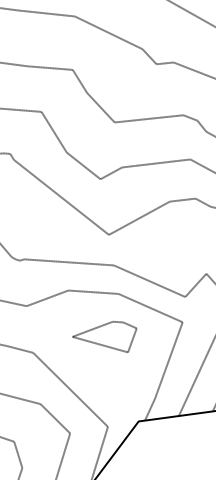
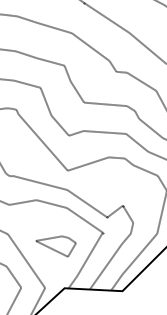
part: (105, 339) -> (55, 246), moved

